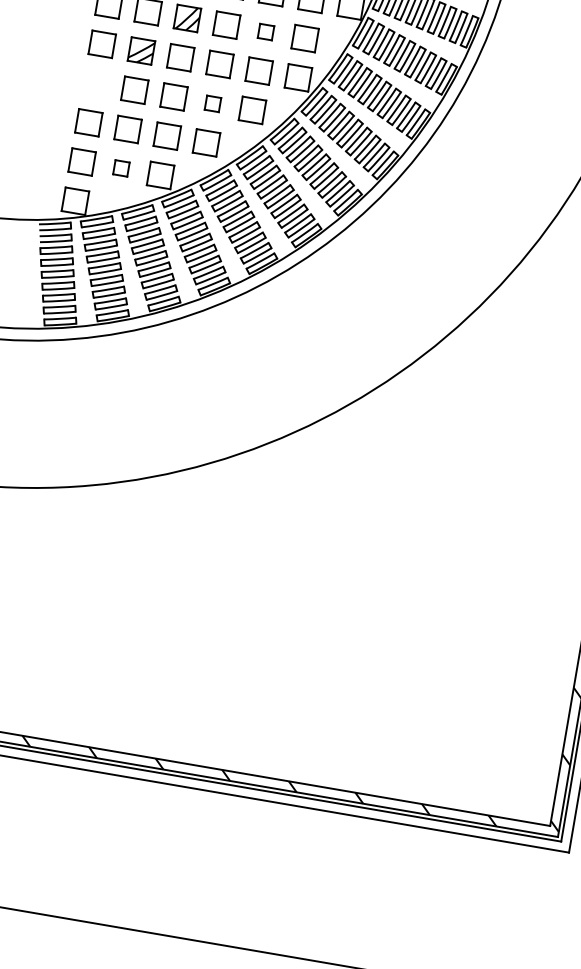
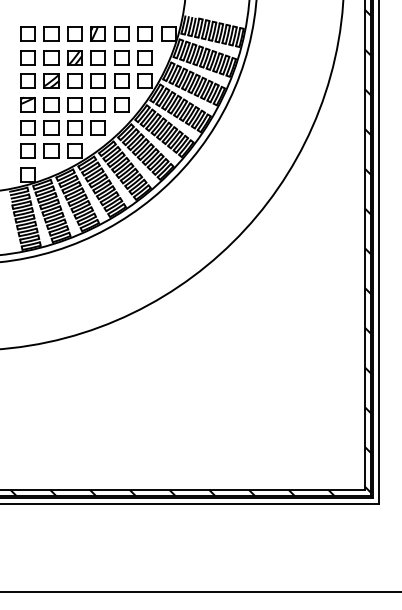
part: (265, 31) -> (121, 57), size x1.67
part: (94, 83) -> (27, 104), added
part: (211, 103) -> (97, 104), size x1.67
part: (121, 167) -> (51, 150), size x1.67

